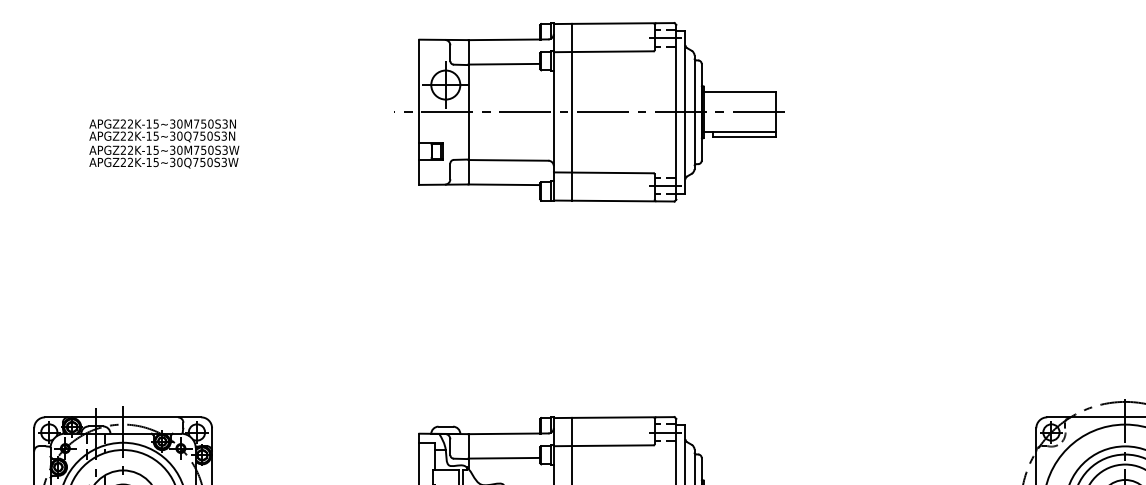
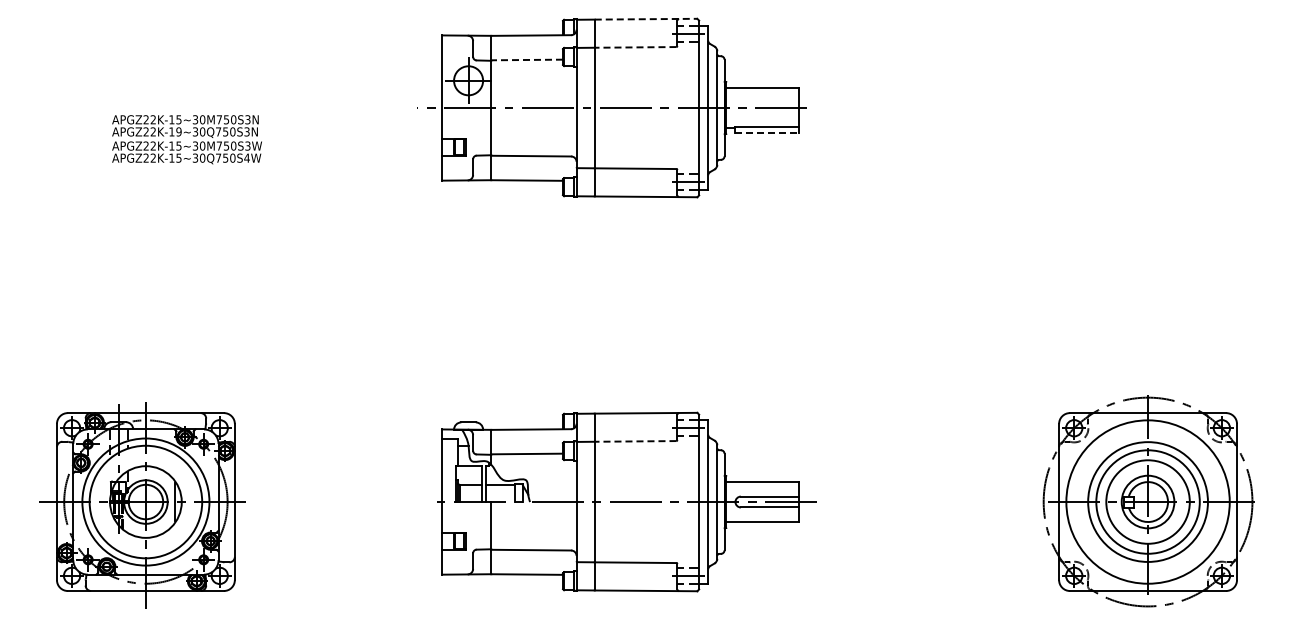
line: (623, 23) -> (646, 19), solid -> dashed
line: (612, 51) -> (635, 47), solid -> dashed
line: (504, 63) -> (527, 59), solid -> dashed
text: (155, 135) -> (178, 131), APGZ22K-15~30Q750S3N -> APGZ22K-19~30Q750S3N
line: (744, 136) -> (767, 132), solid -> dashed
text: (223, 161) -> (246, 157), APGZ22K-15~30Q750S3W -> APGZ22K-15~30Q750S4W
line: (612, 445) -> (635, 441), solid -> dashed

